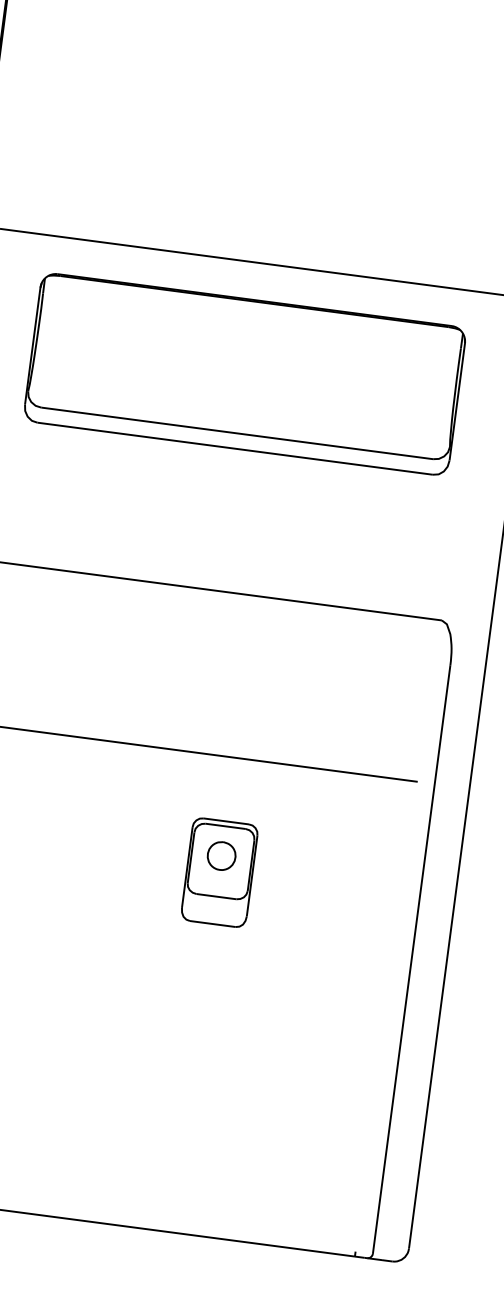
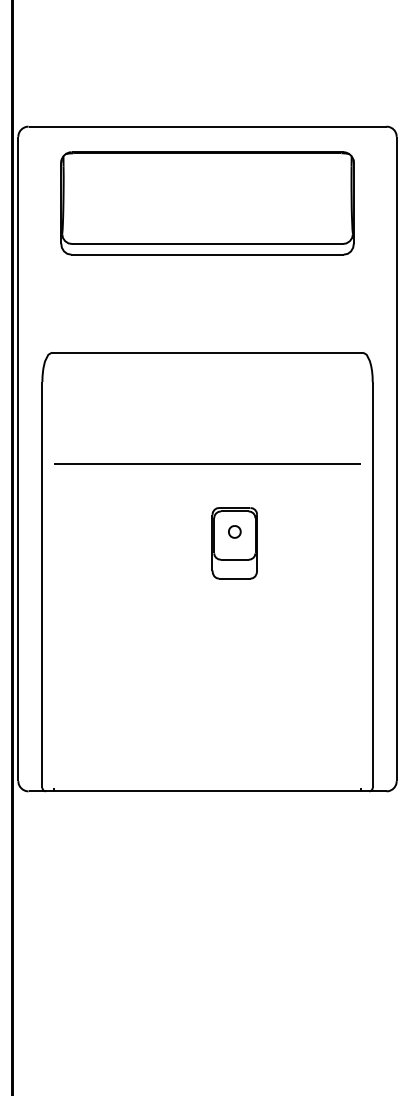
part: (221, 855) -> (234, 531), size x0.62

